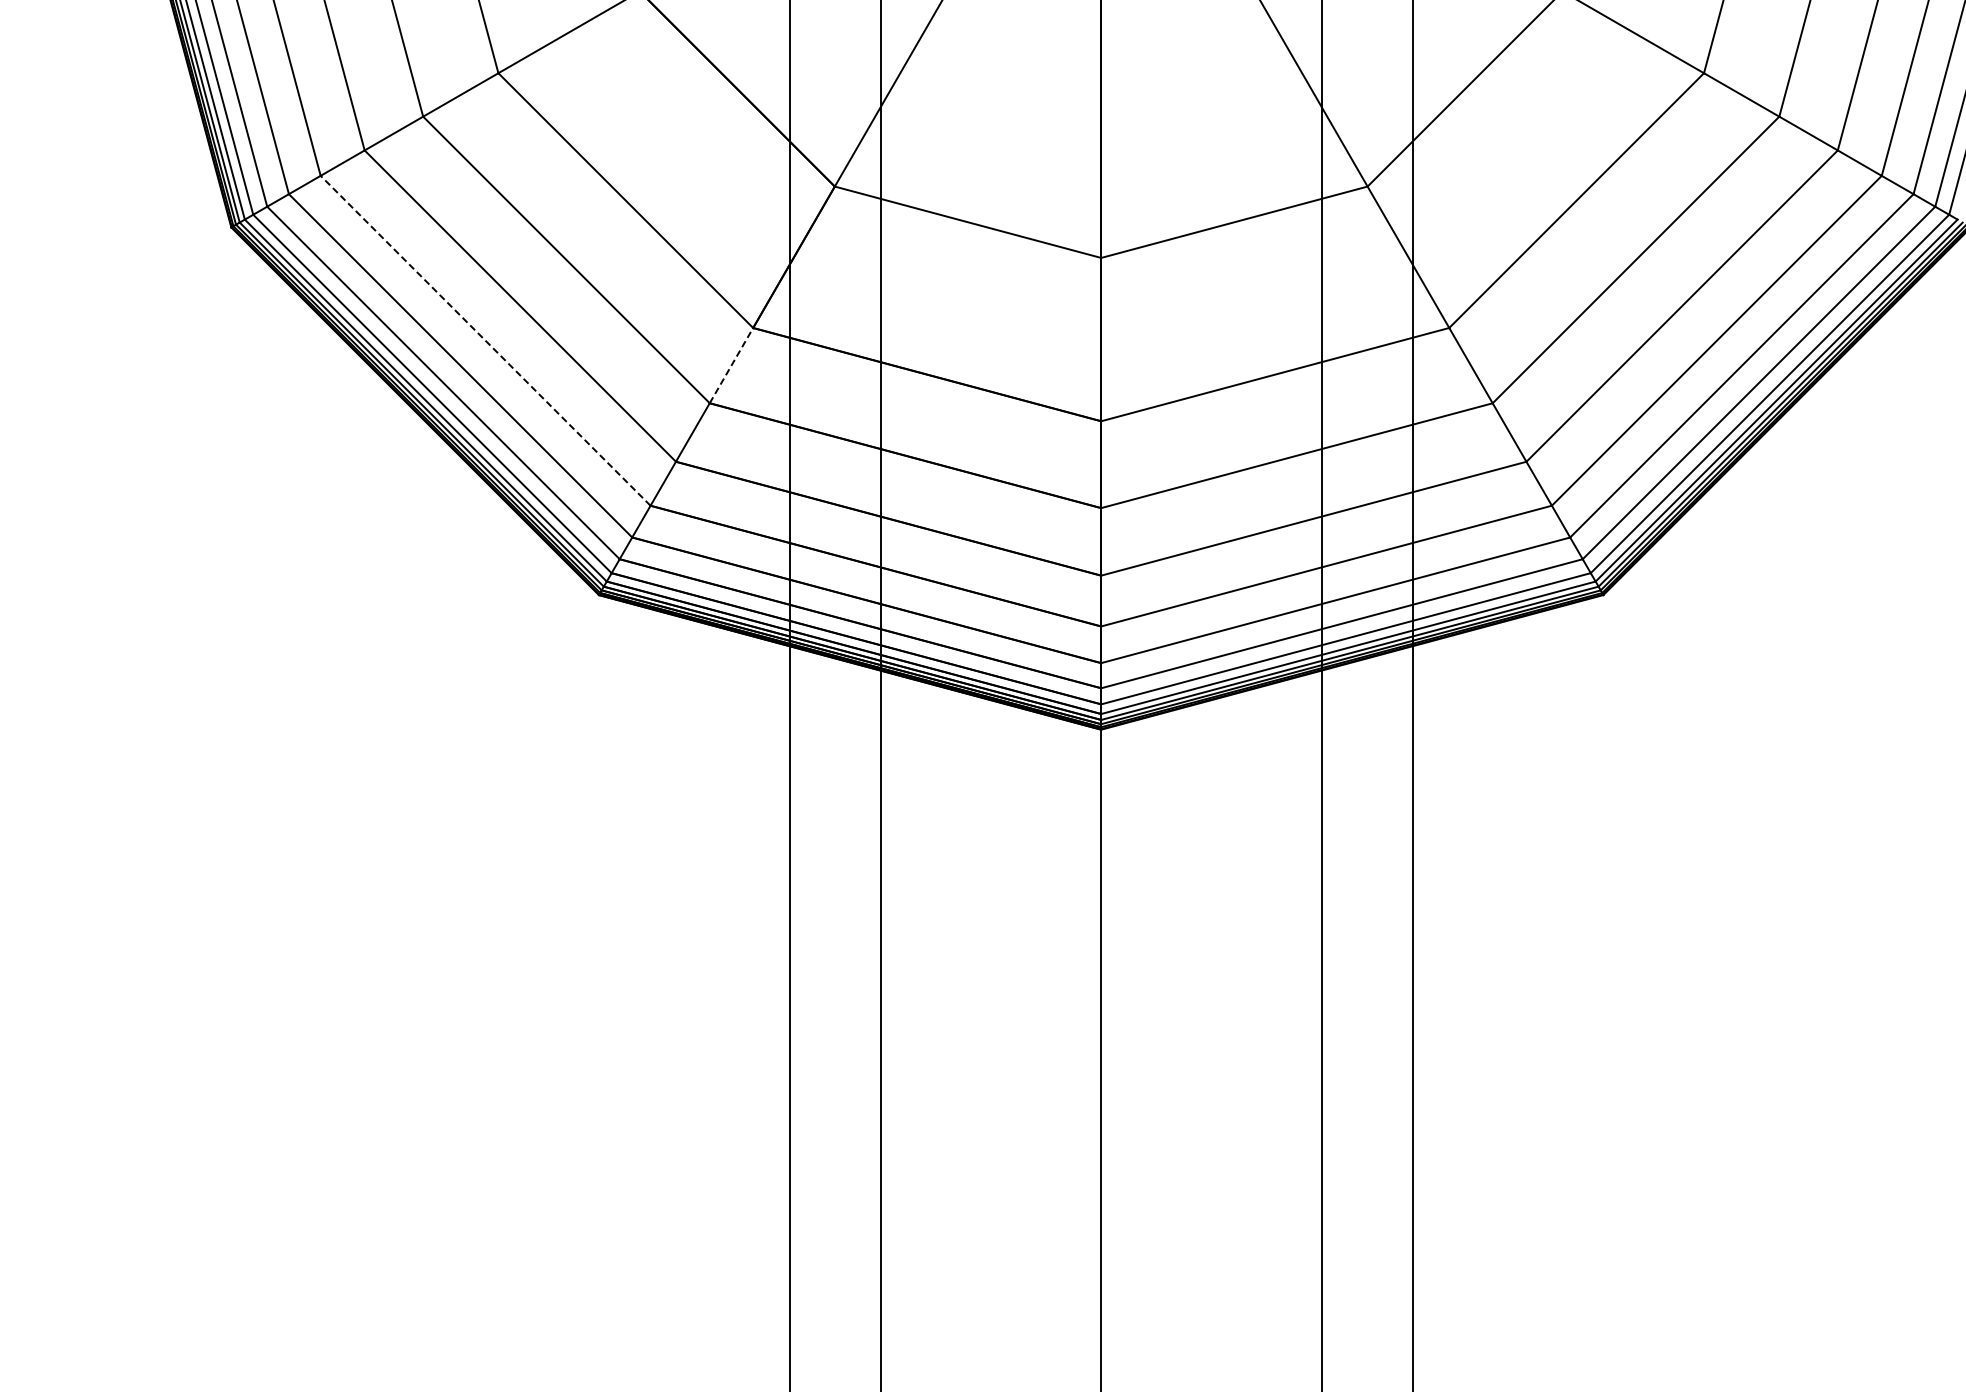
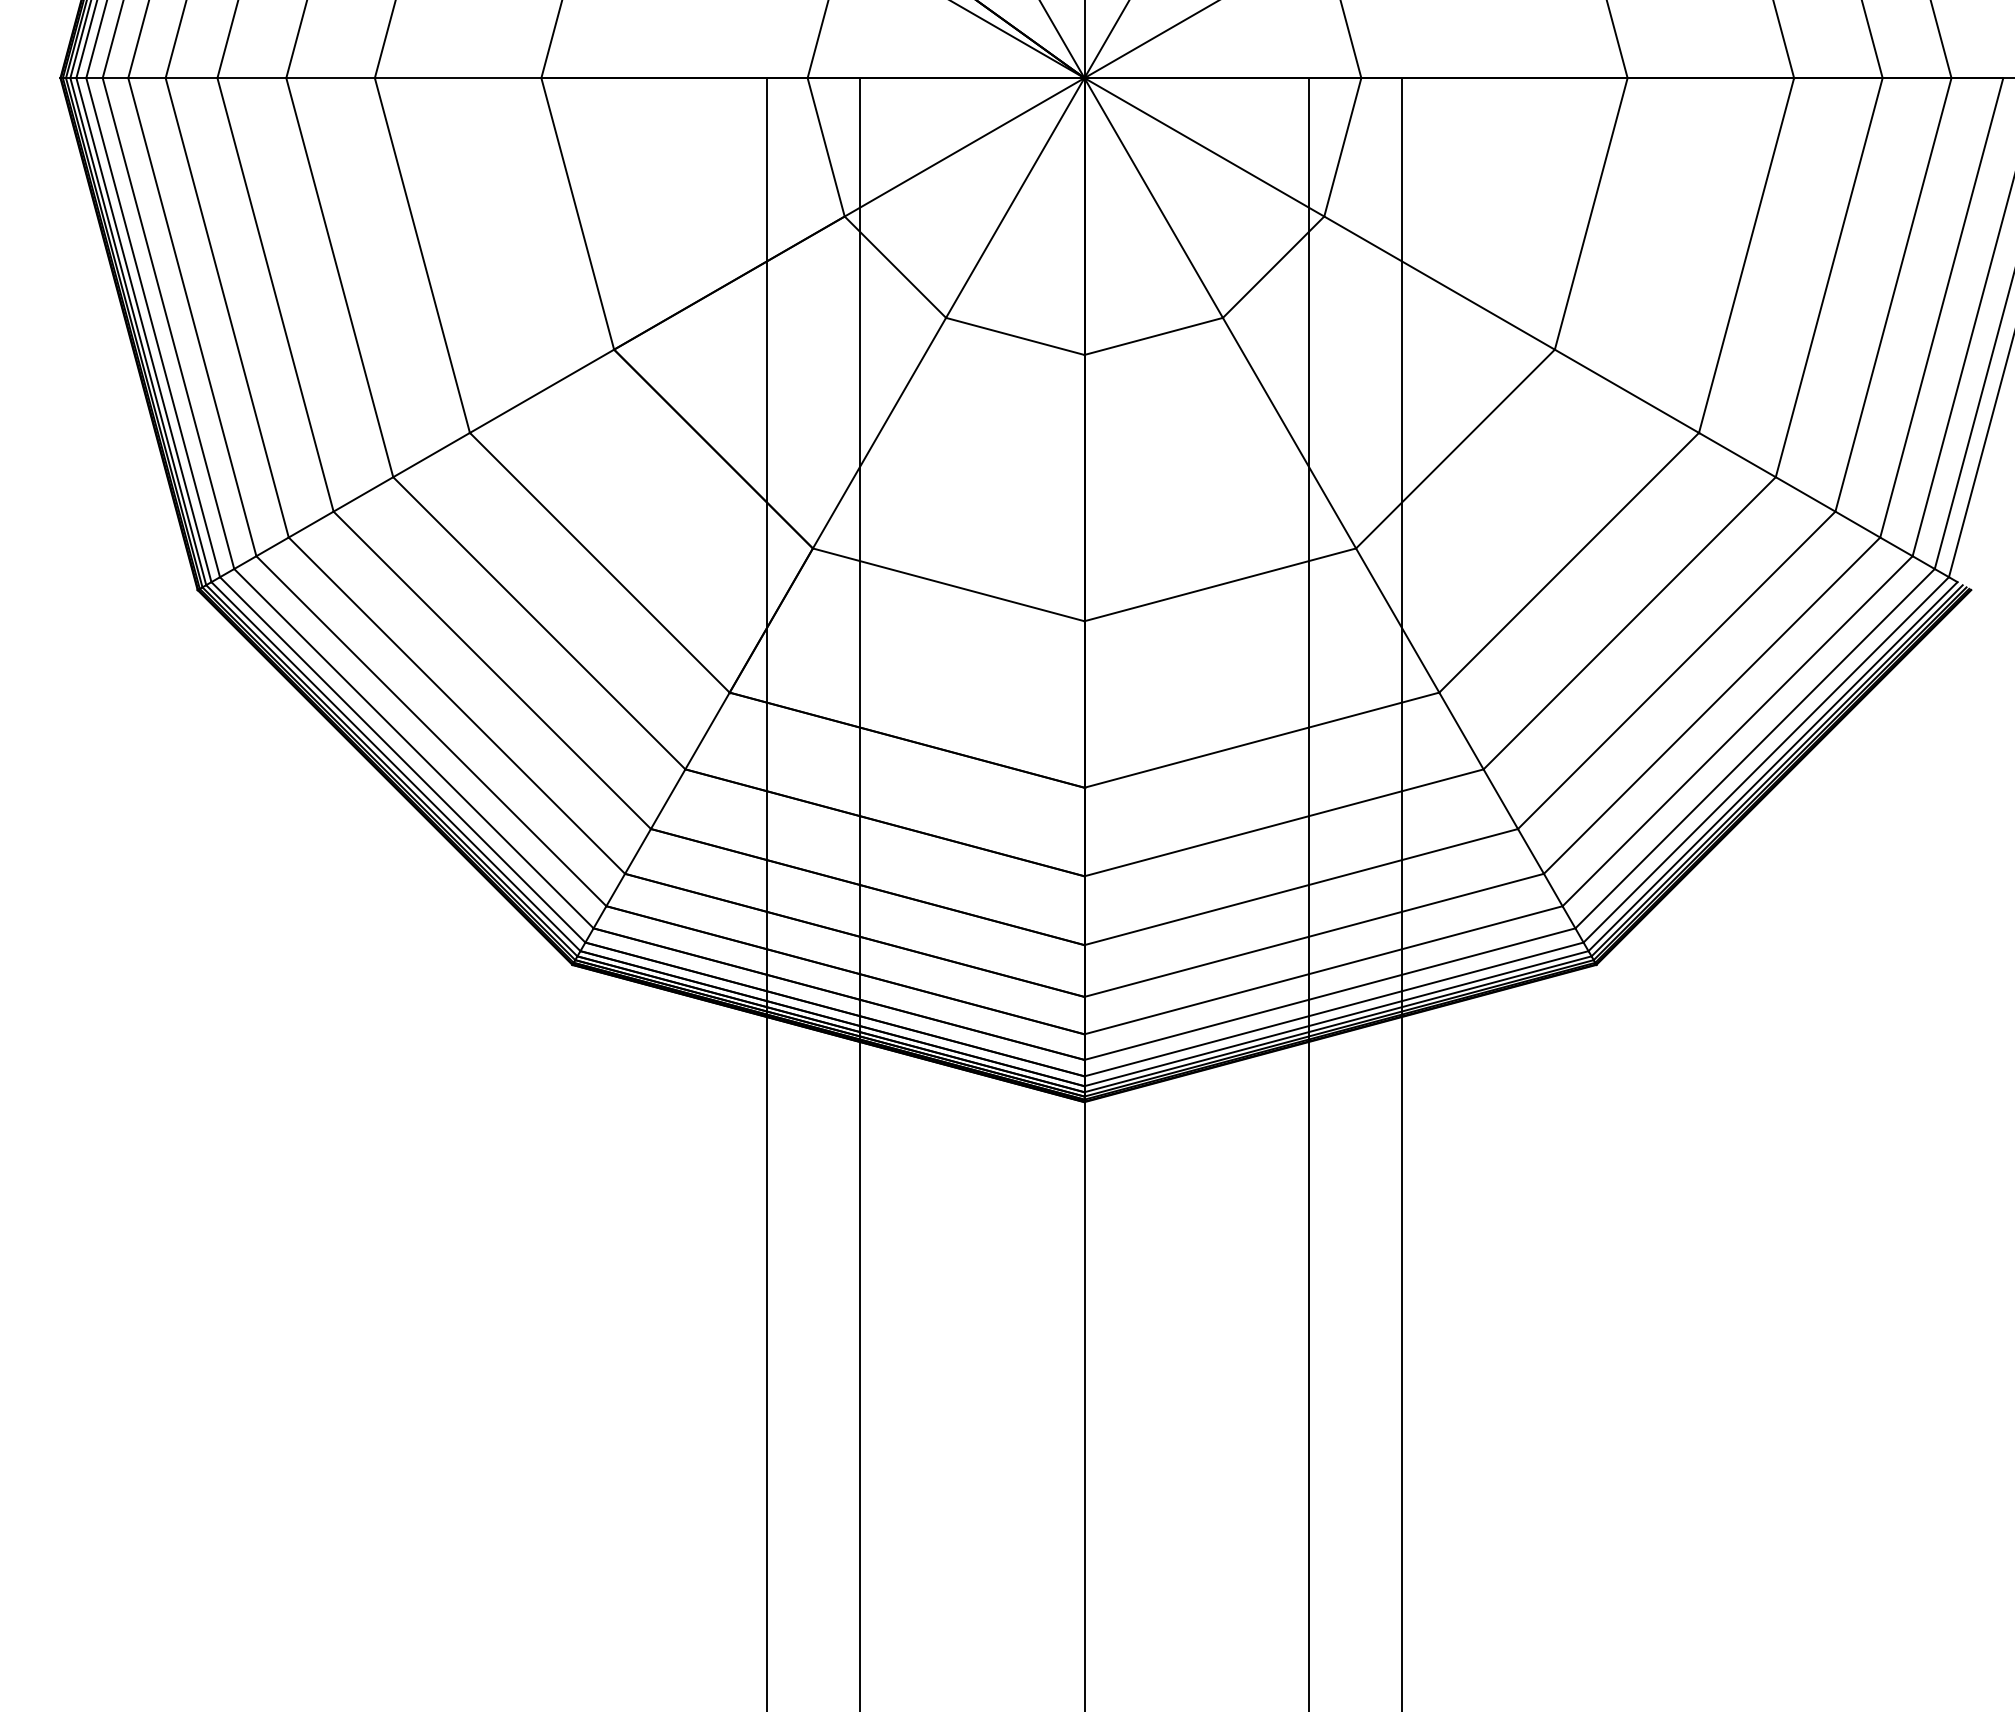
line: (485, 340) -> (456, 705), dashed -> solid
line: (731, 365) -> (707, 730), dashed -> solid

